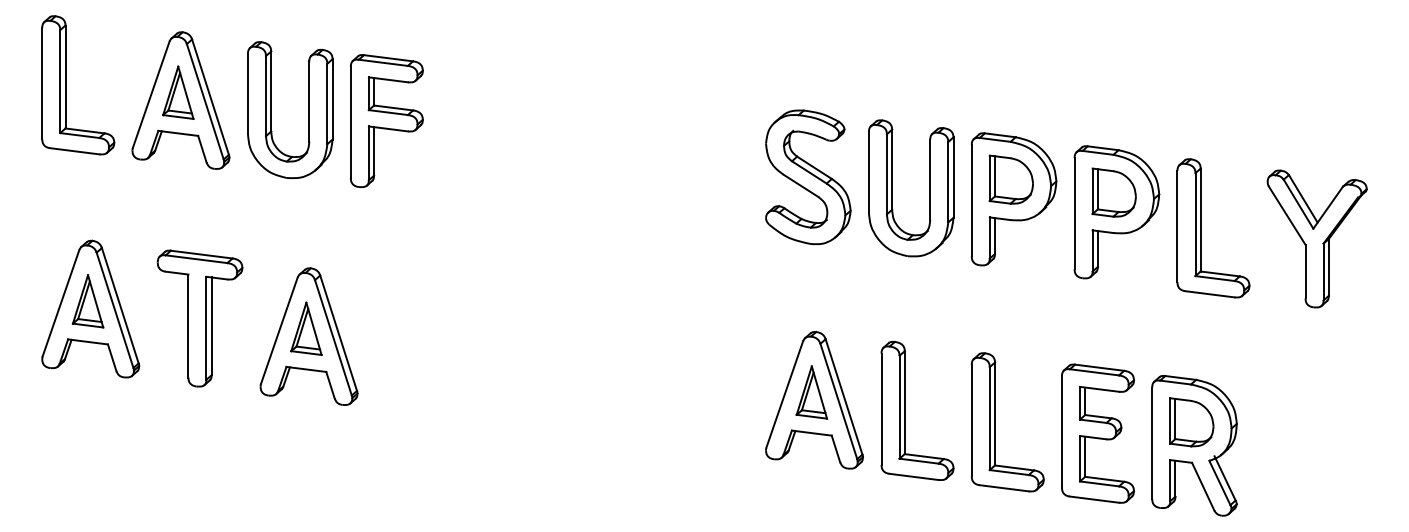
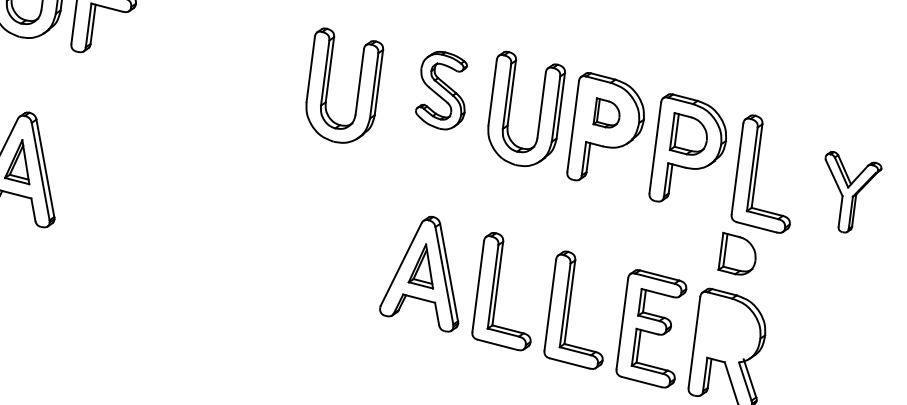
part: (808, 177) -> (443, 90), size x0.7
part: (1010, 179) -> (606, 113), size x0.7
part: (705, 188) -> (358, 89), added
part: (1316, 238) -> (849, 193), size x0.7
part: (1191, 422) -> (738, 254), moved

